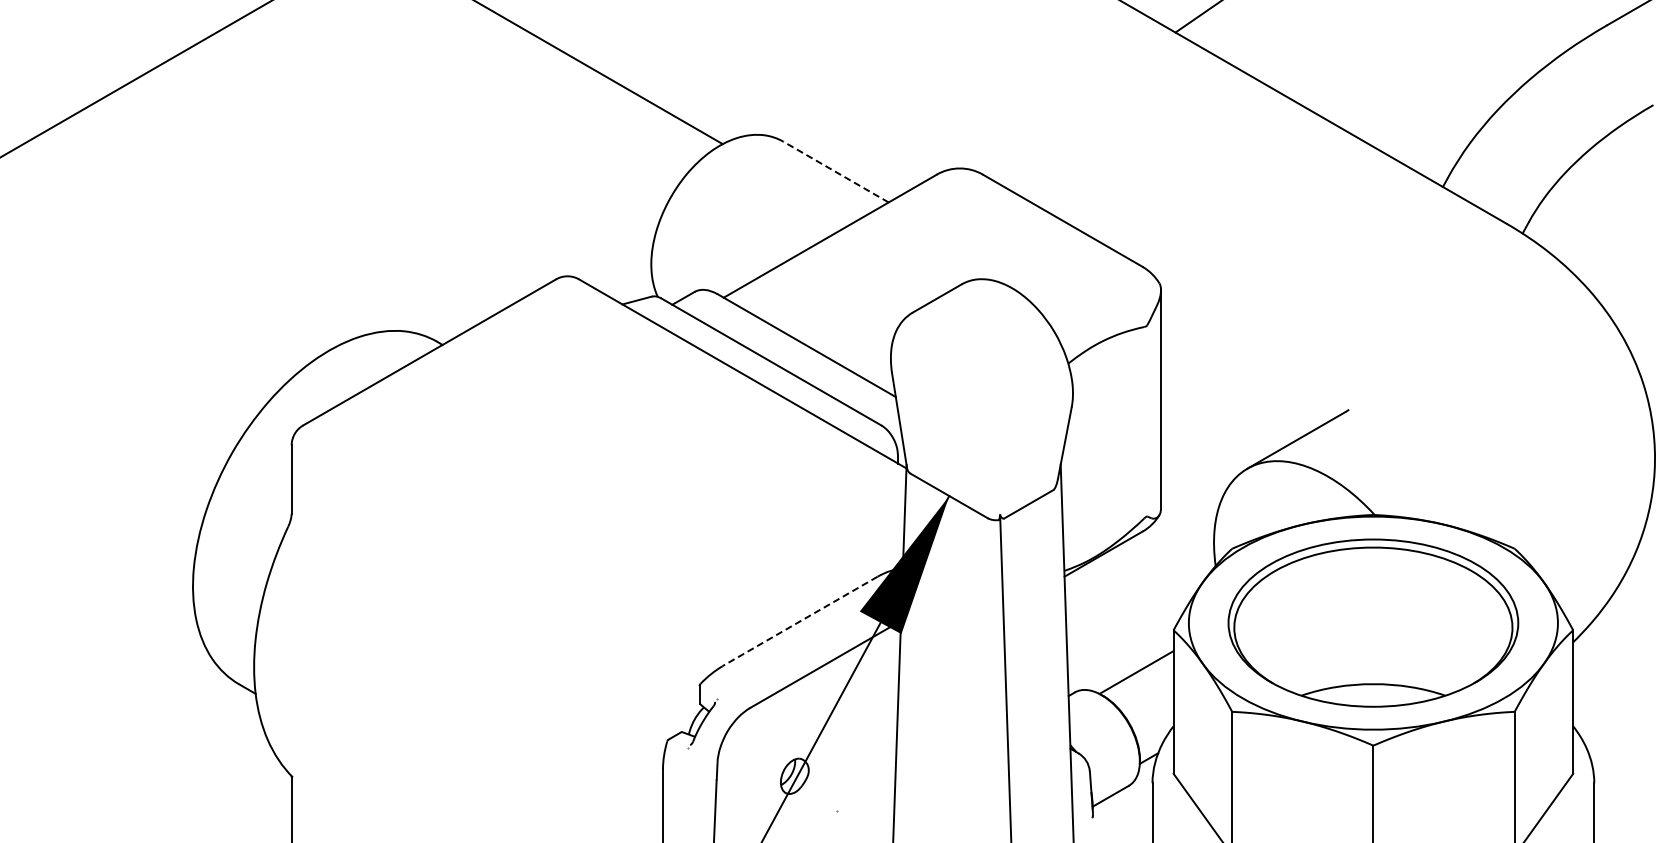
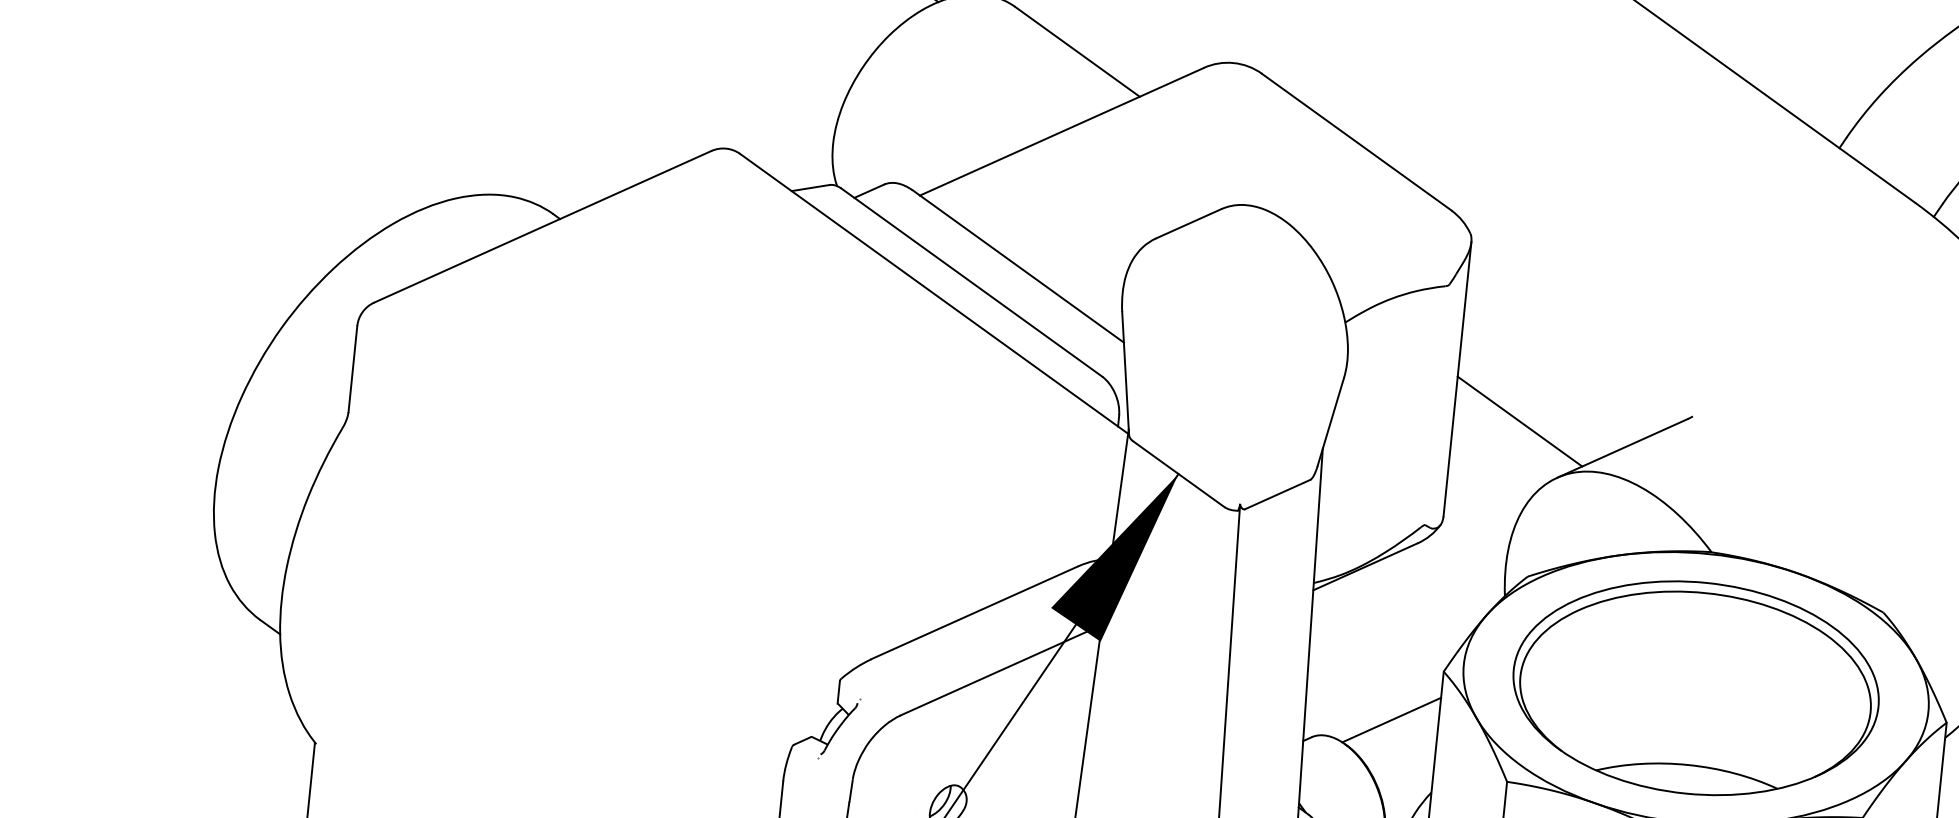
line: (836, 172) -> (1077, 52), dashed -> solid
line: (1213, 427) -> (1519, 421), added
line: (799, 621) -> (973, 612), dashed -> solid

